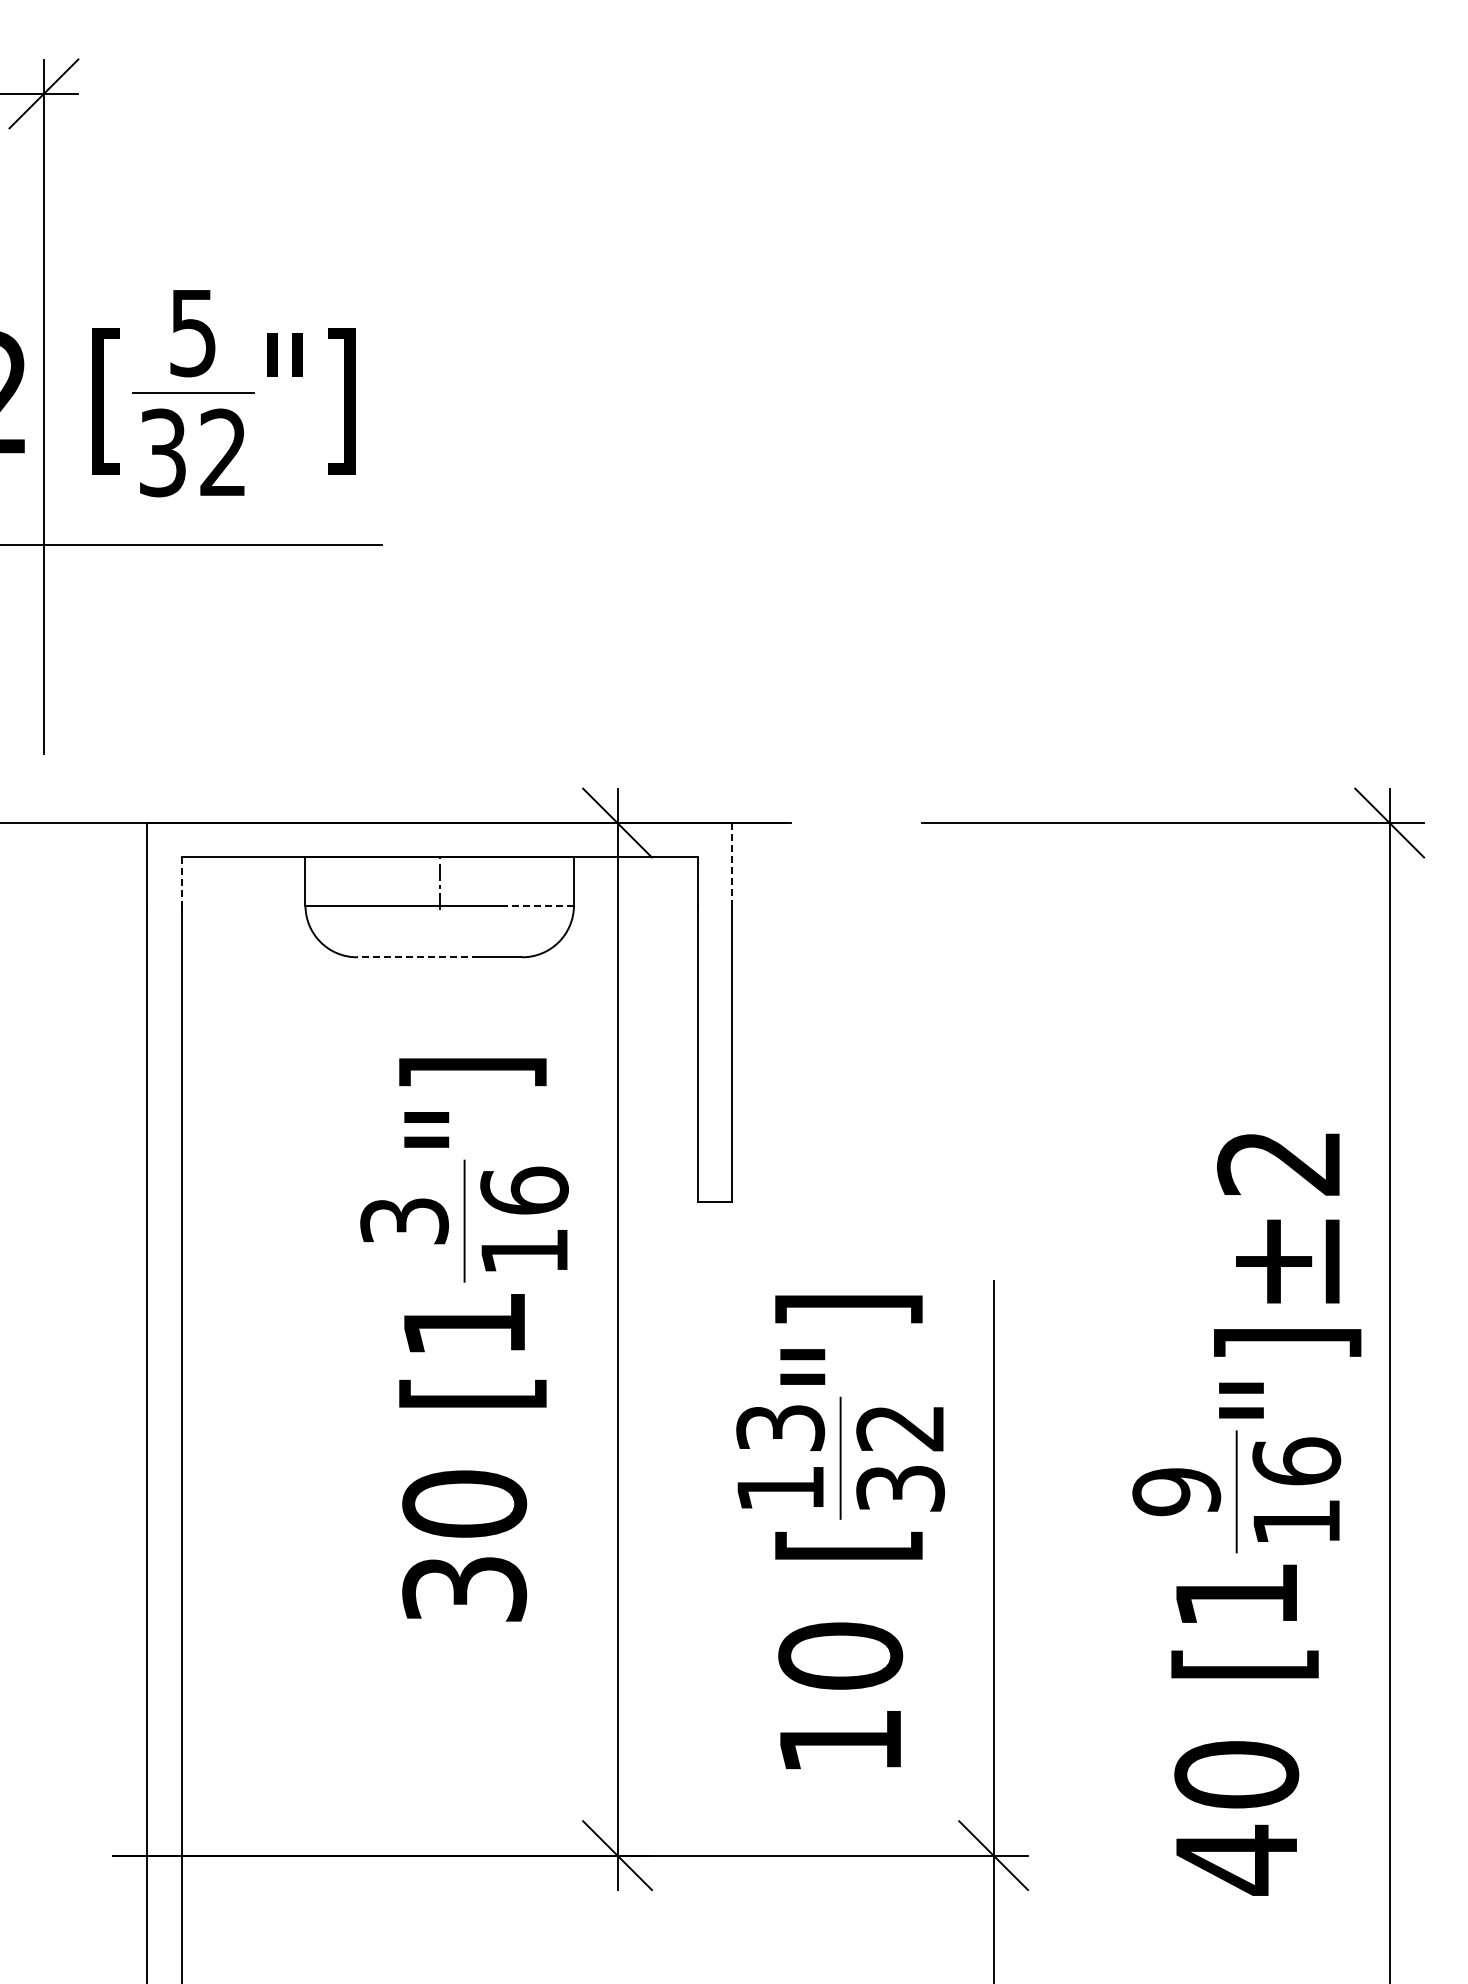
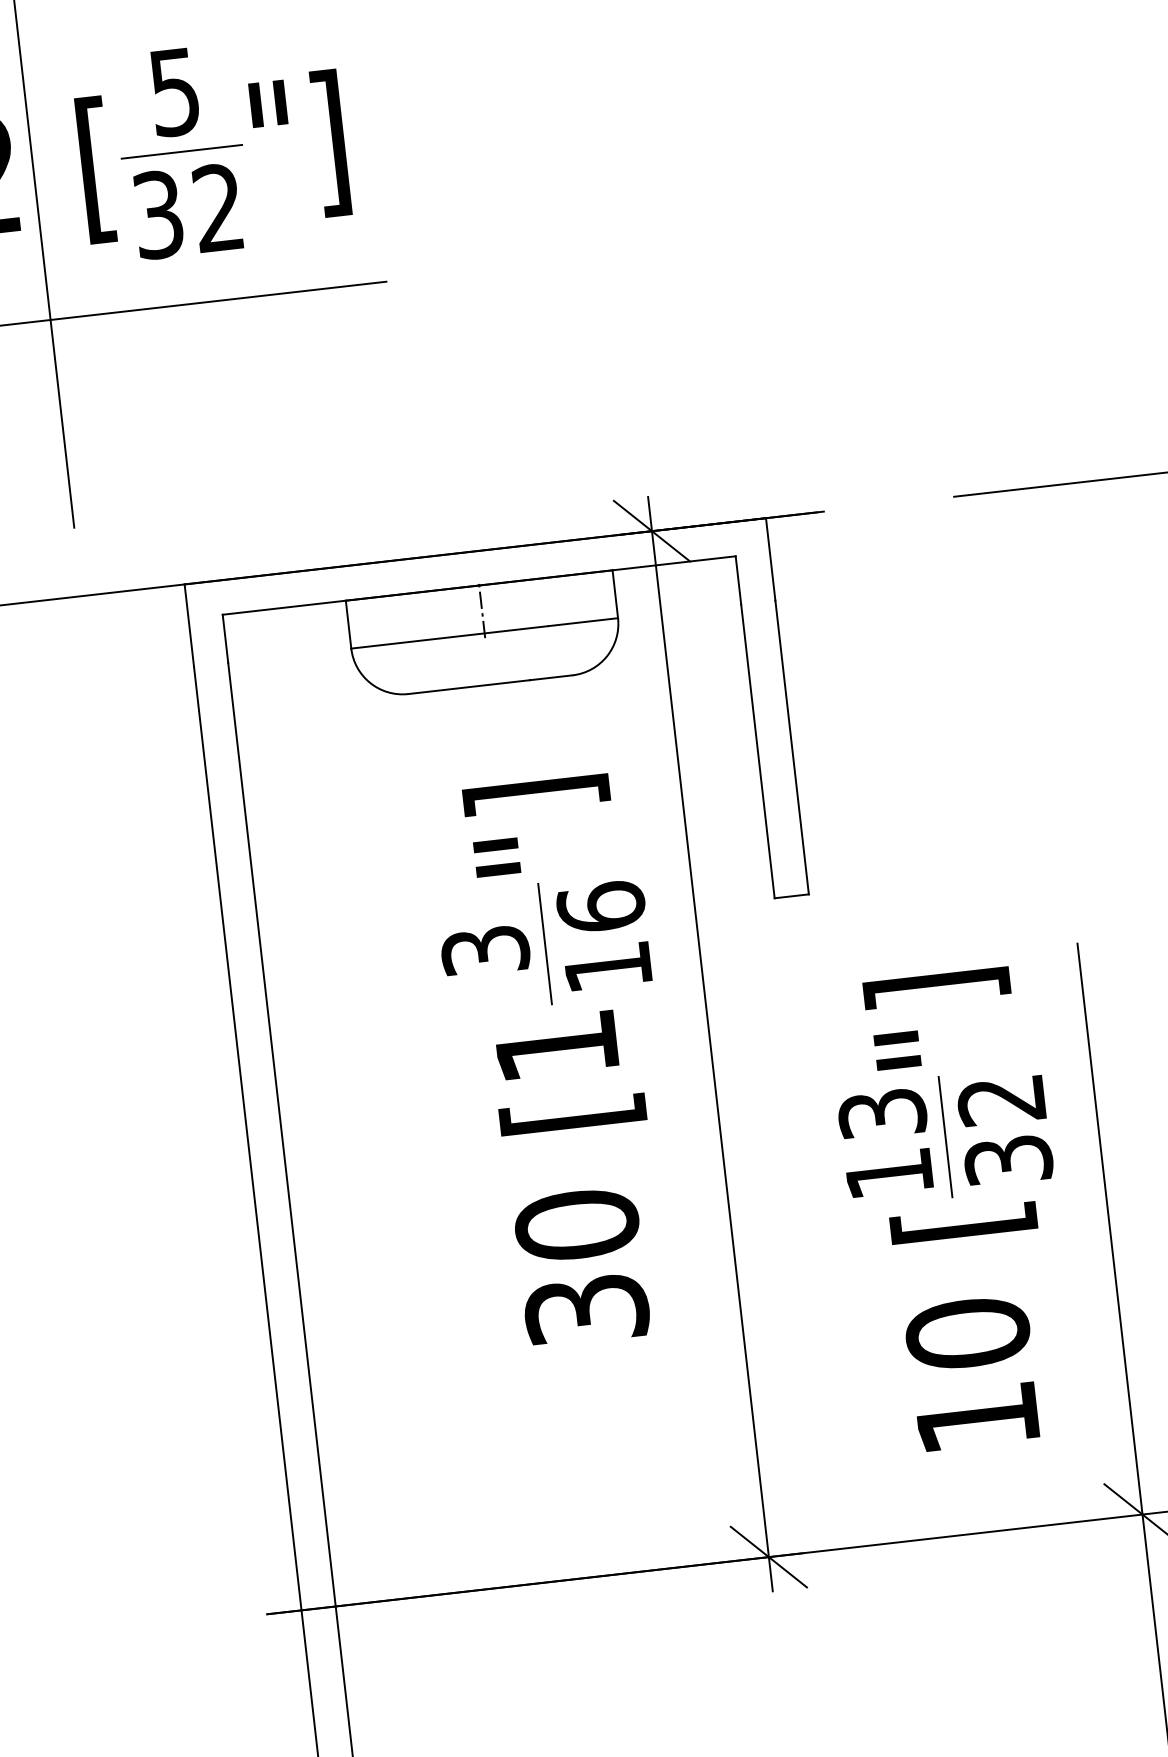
line: (732, 865) -> (771, 560), dashed -> solid
line: (181, 882) -> (225, 639), dashed -> solid
line: (539, 905) -> (583, 621), dashed -> solid
line: (417, 957) -> (468, 687), dashed -> solid

